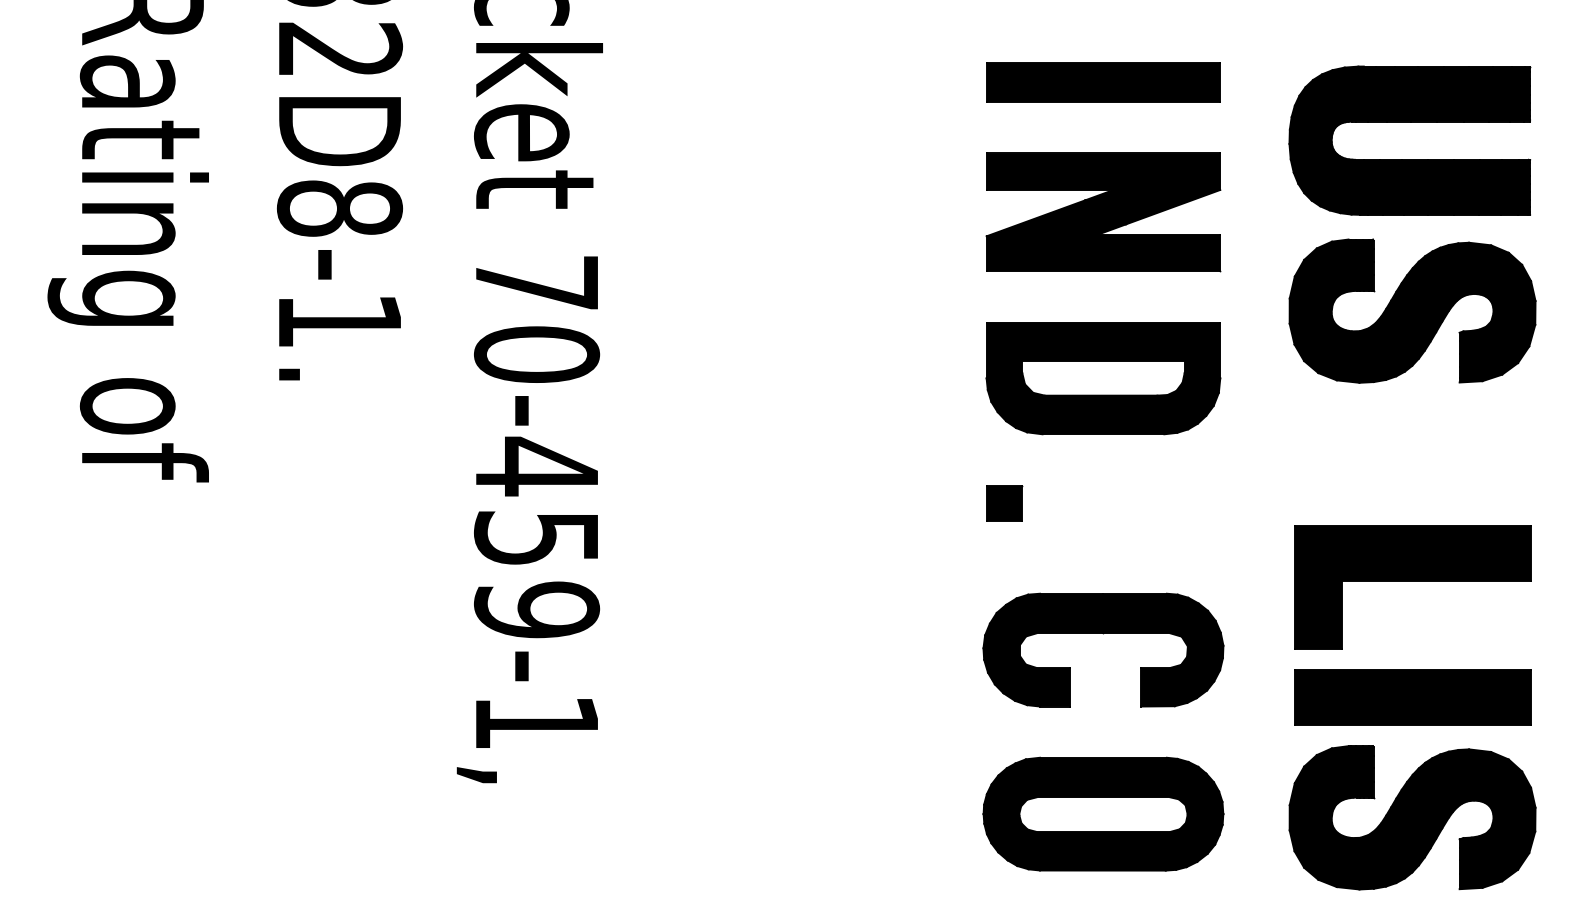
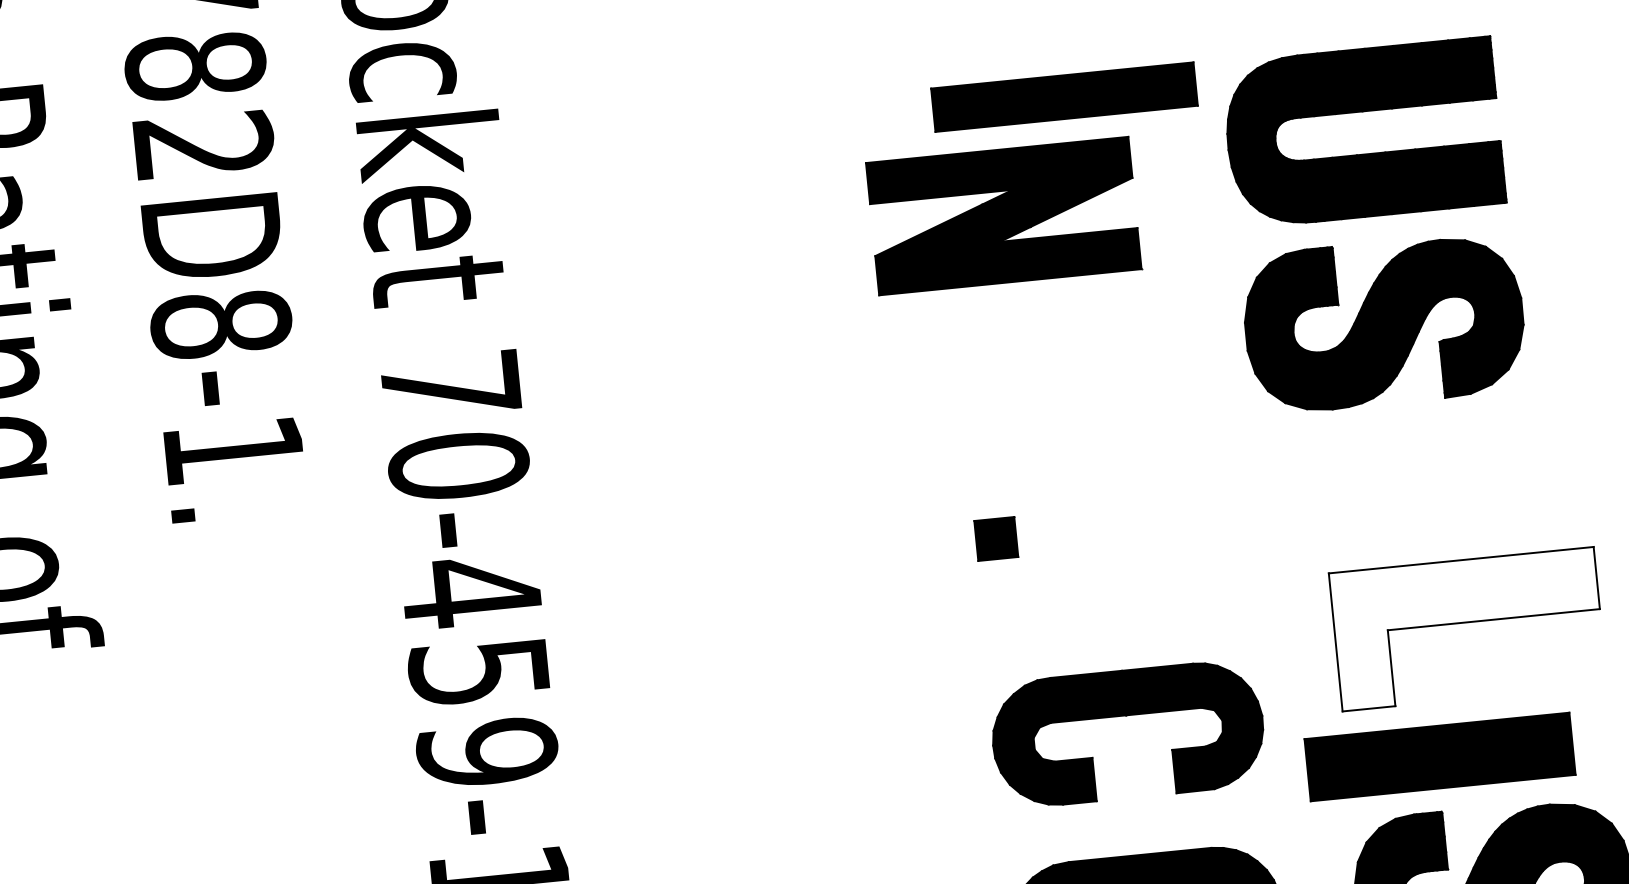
part: (1409, 122) -> (1360, 112), moved
part: (1103, 212) -> (1003, 216), moved
part: (1412, 310) -> (1384, 322), moved
part: (1103, 378) -> (1097, 429), removed
part: (1004, 503) -> (996, 539), moved
fill: (1412, 587) -> (1468, 629), removed
part: (1412, 697) -> (1439, 756), moved

